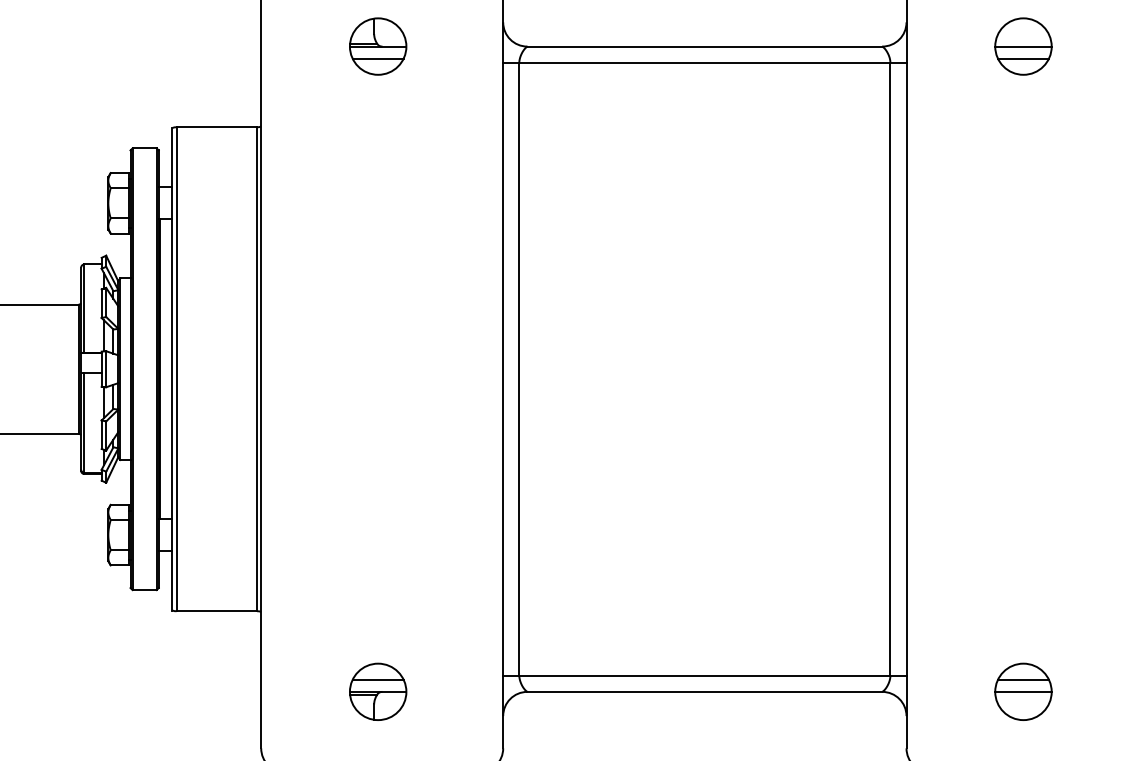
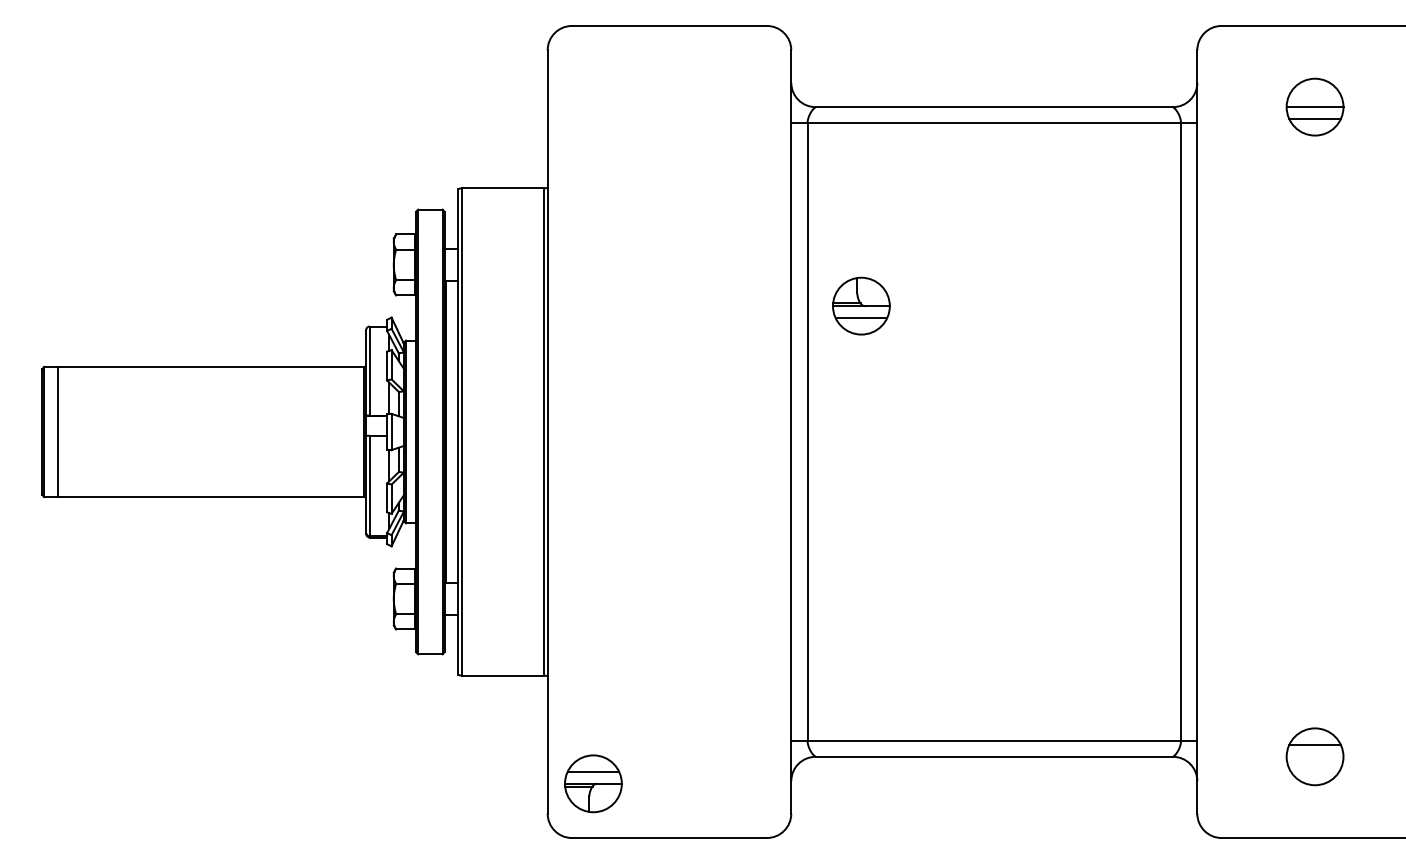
part: (378, 45) -> (861, 305), moved
part: (378, 691) -> (593, 783), moved
line: (1022, 691) -> (1314, 756), removed

